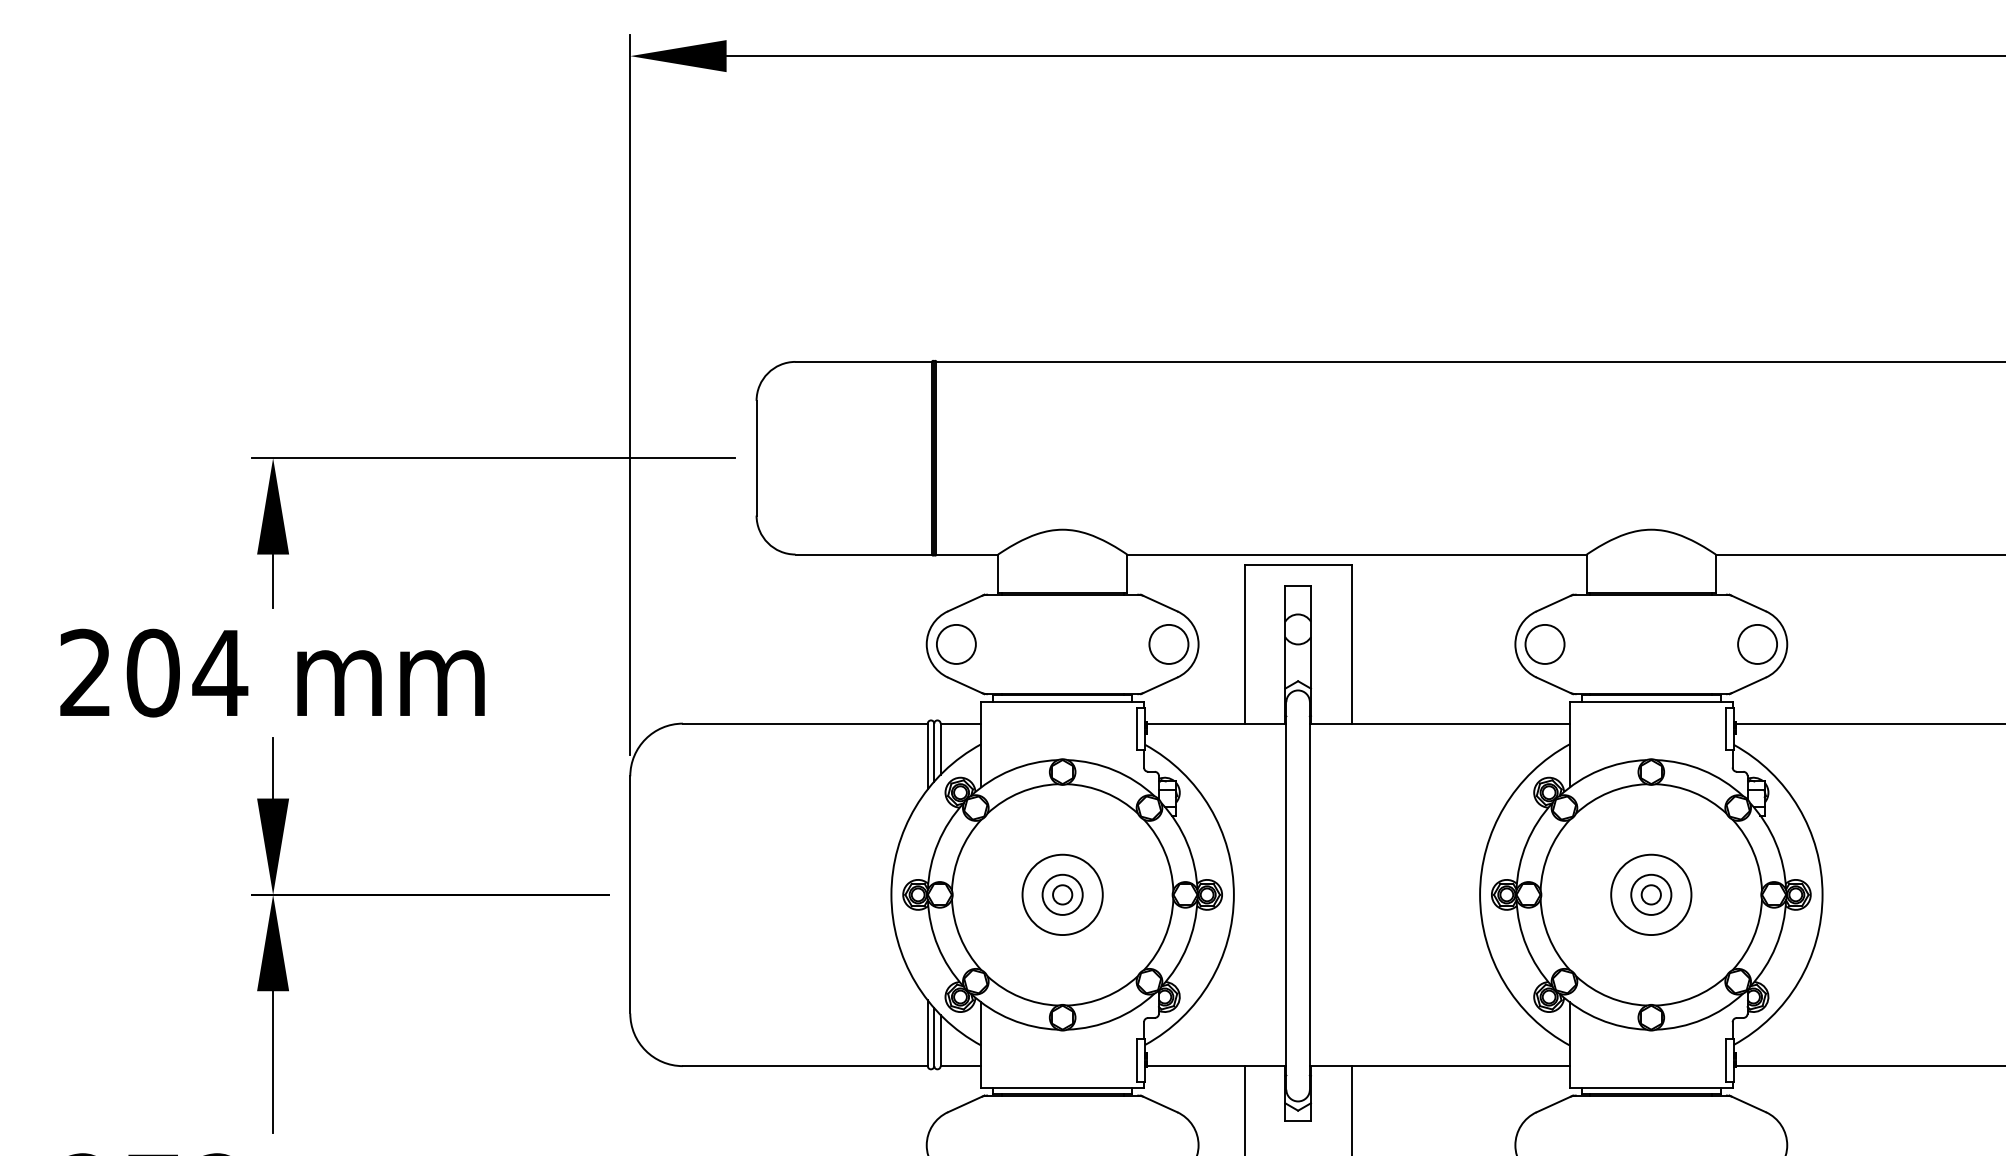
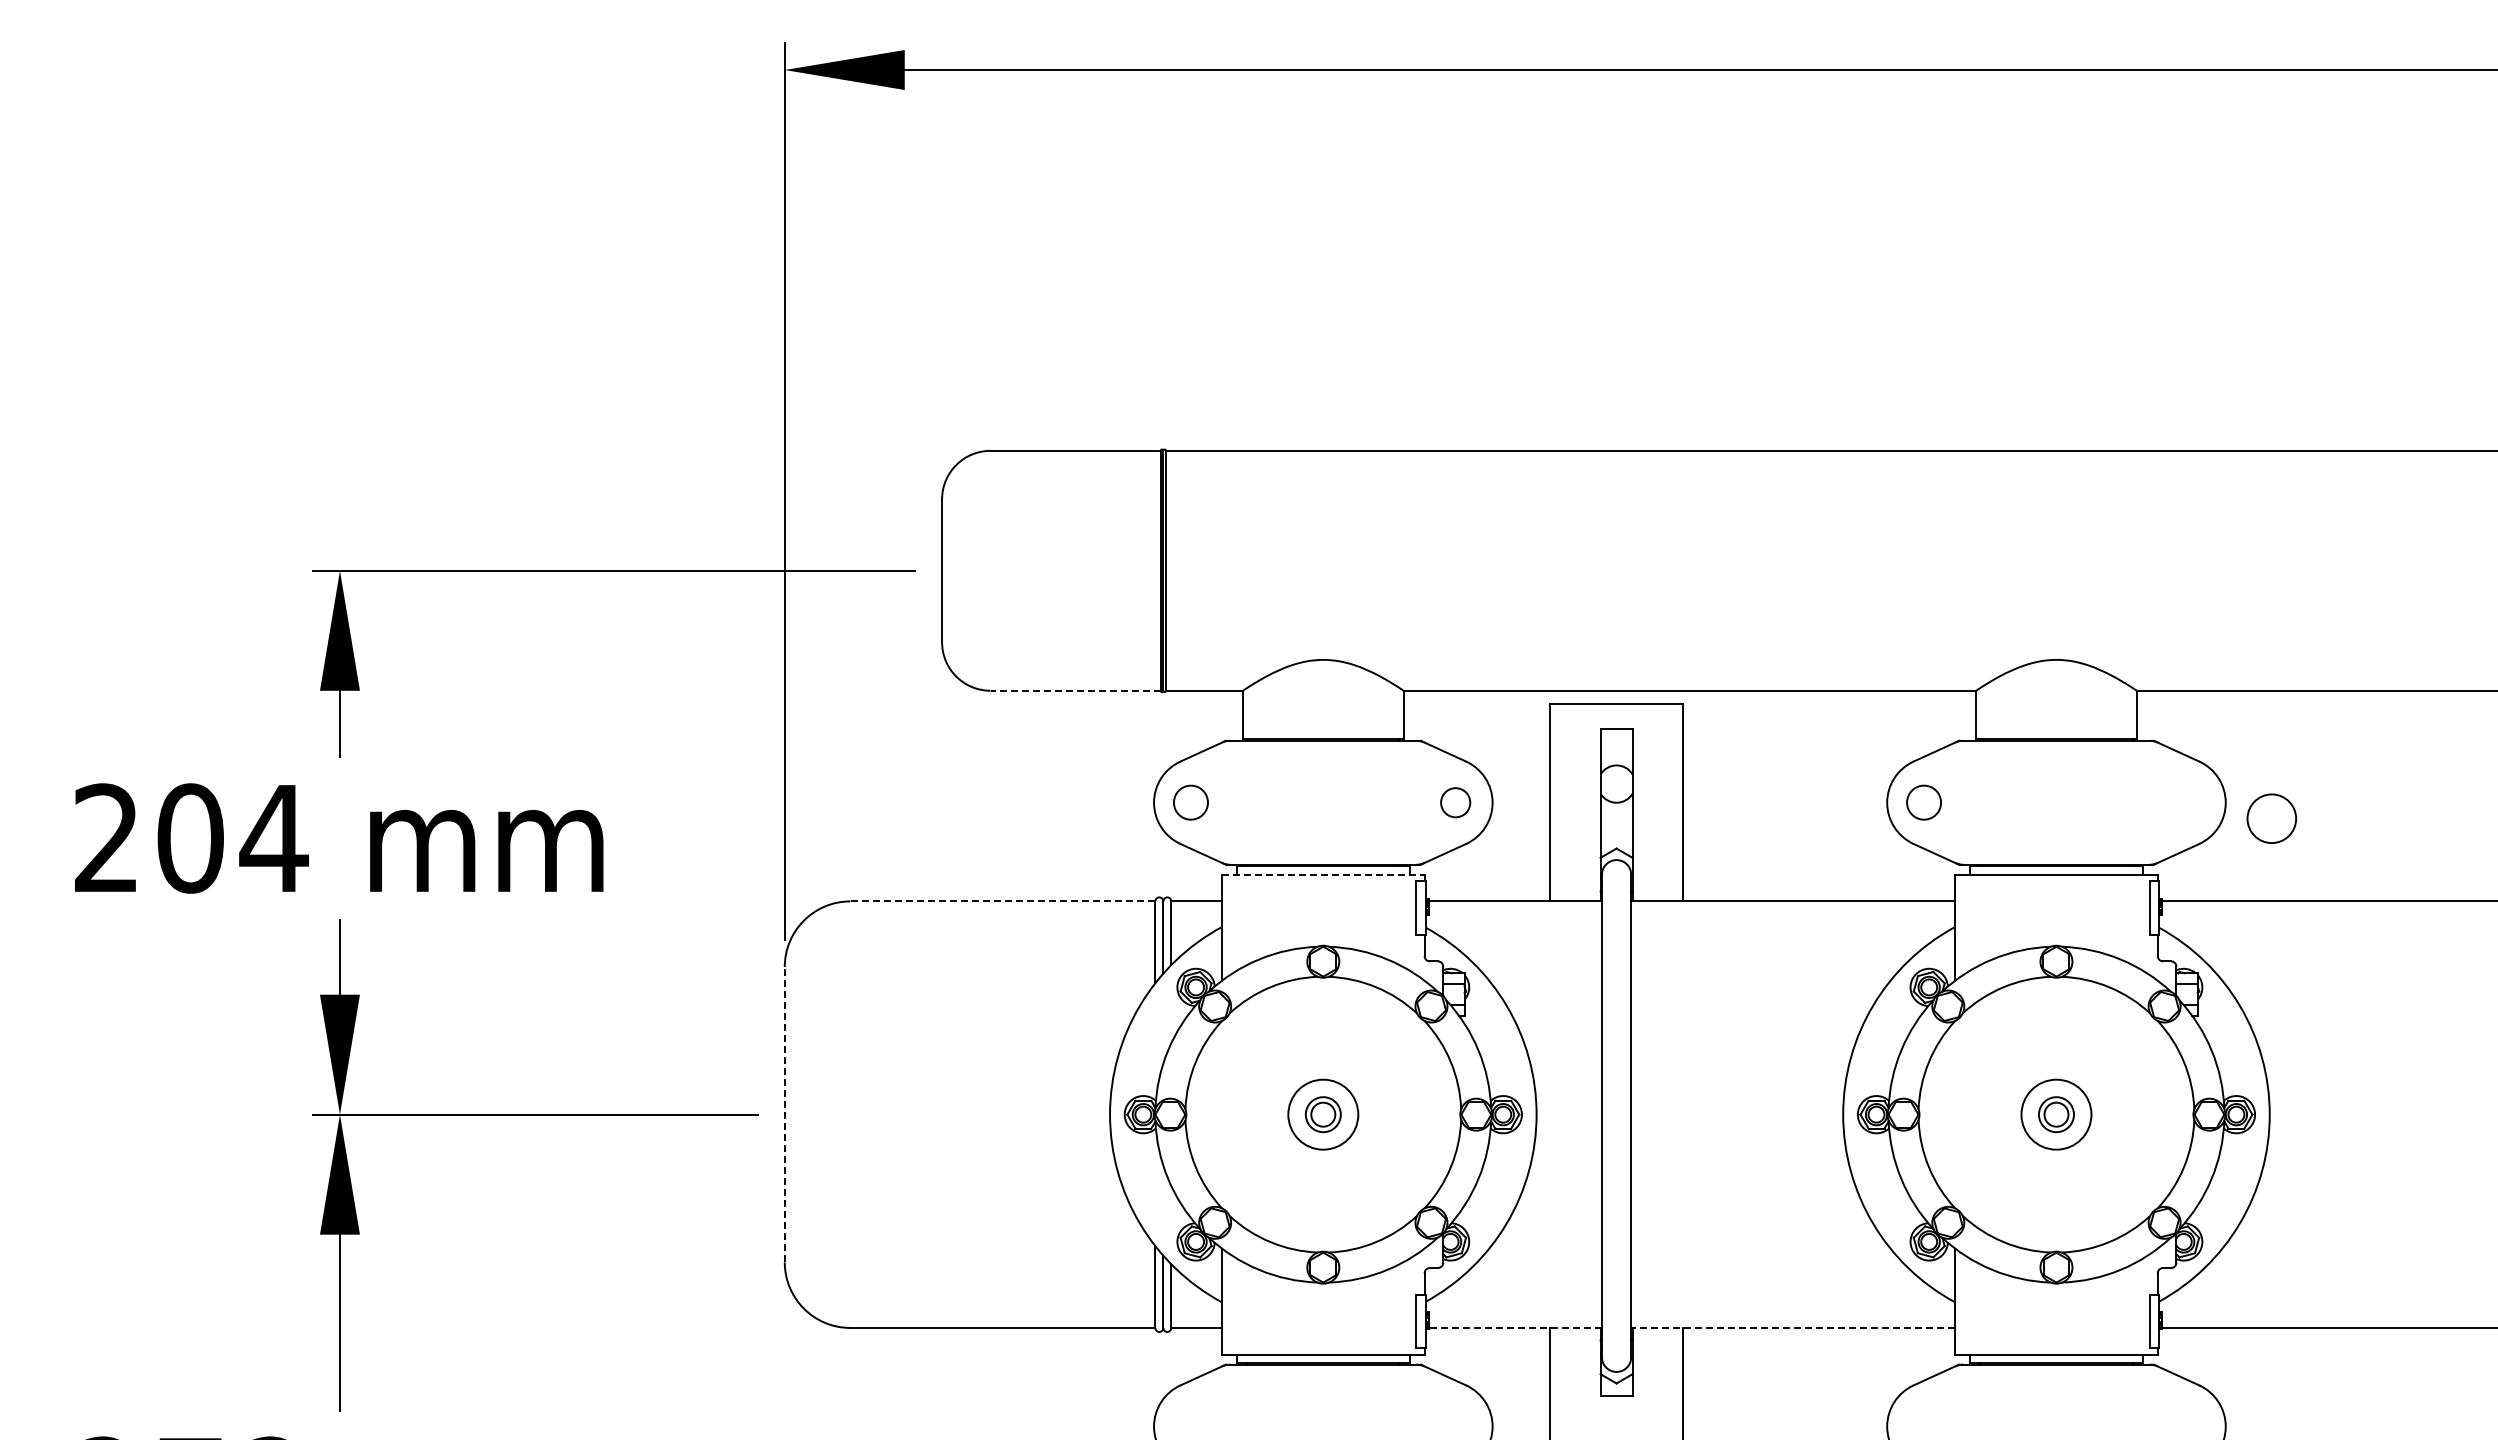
line: (863, 554) -> (1075, 690), solid -> dashed
circle: (956, 644) -> (1190, 802), size x0.7
circle: (1168, 644) -> (1455, 802), size x0.6
circle: (1544, 644) -> (1923, 802), size x0.7
circle: (1757, 644) -> (2271, 818), moved
line: (1062, 702) -> (1323, 874), solid -> dashed
line: (805, 723) -> (1002, 901), solid -> dashed
line: (630, 894) -> (784, 1114), solid -> dashed
circle: (1062, 894) -> (1323, 1114), size x0.7
circle: (1062, 894) -> (1323, 1114), size x0.7
circle: (1651, 894) -> (2056, 1114), size x0.7
circle: (1651, 894) -> (2056, 1114), size x0.7
line: (1216, 1065) -> (1515, 1327), solid -> dashed
line: (1440, 1065) -> (1793, 1327), solid -> dashed

